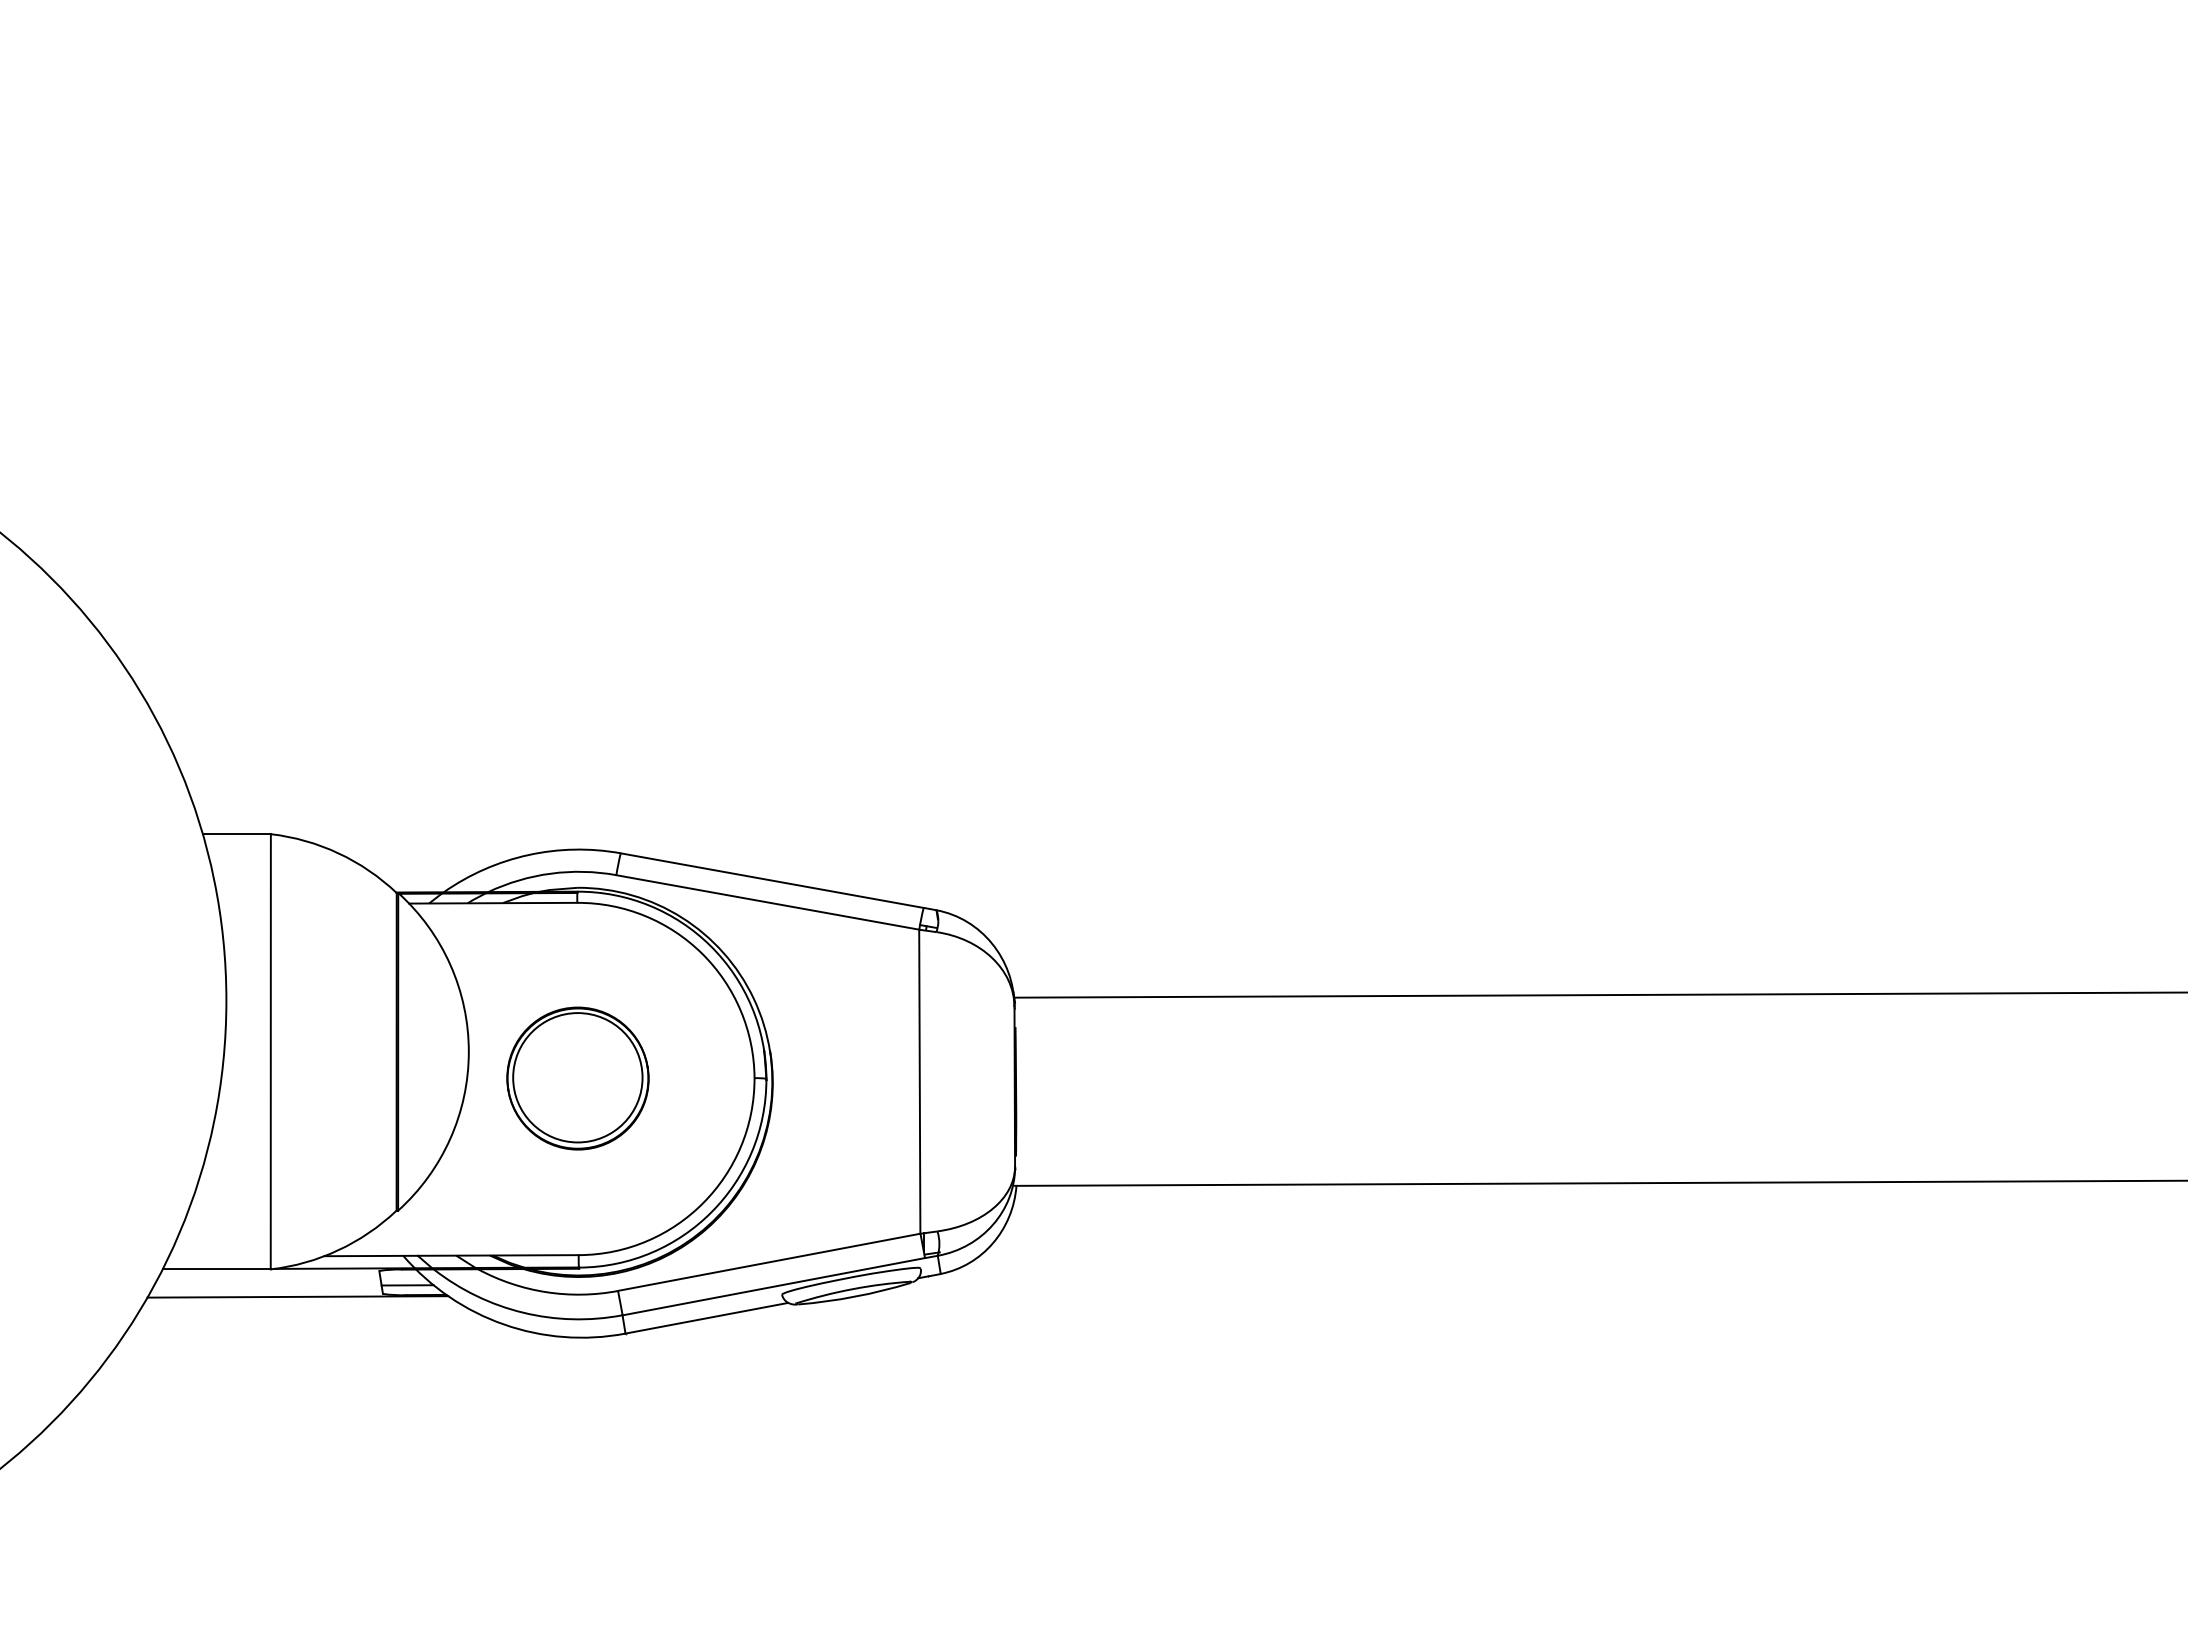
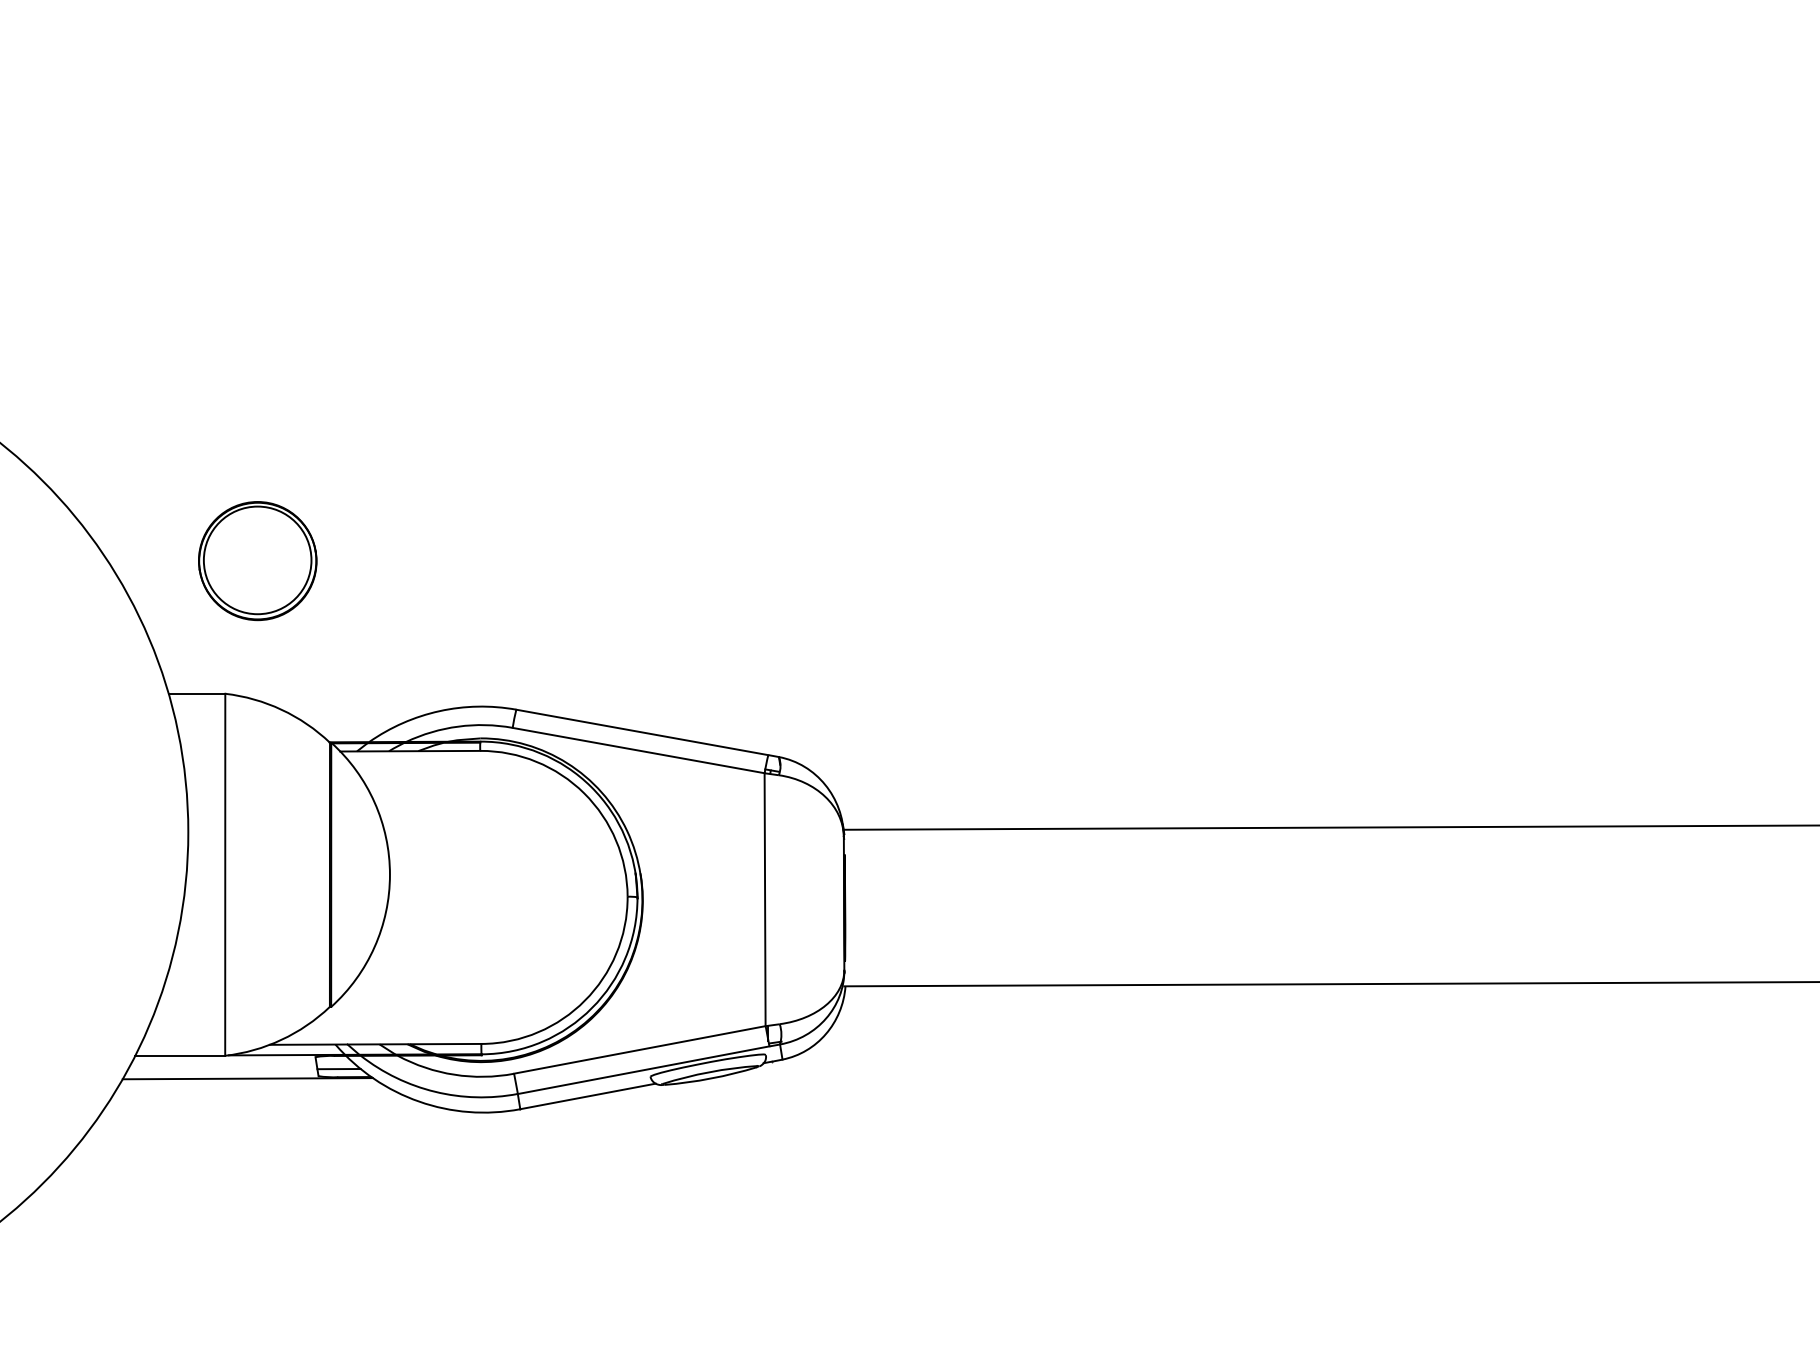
part: (577, 1079) -> (257, 561), moved

